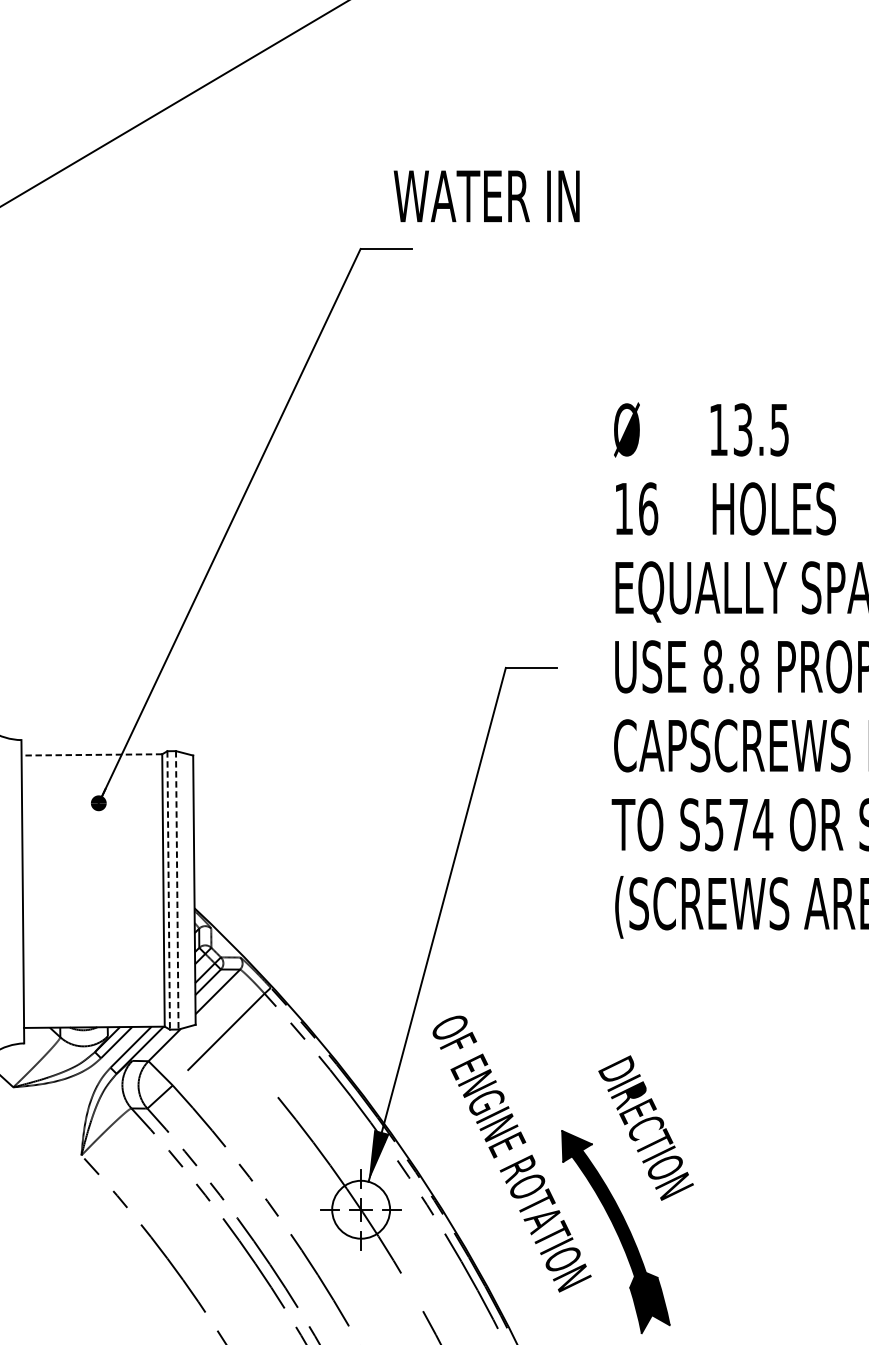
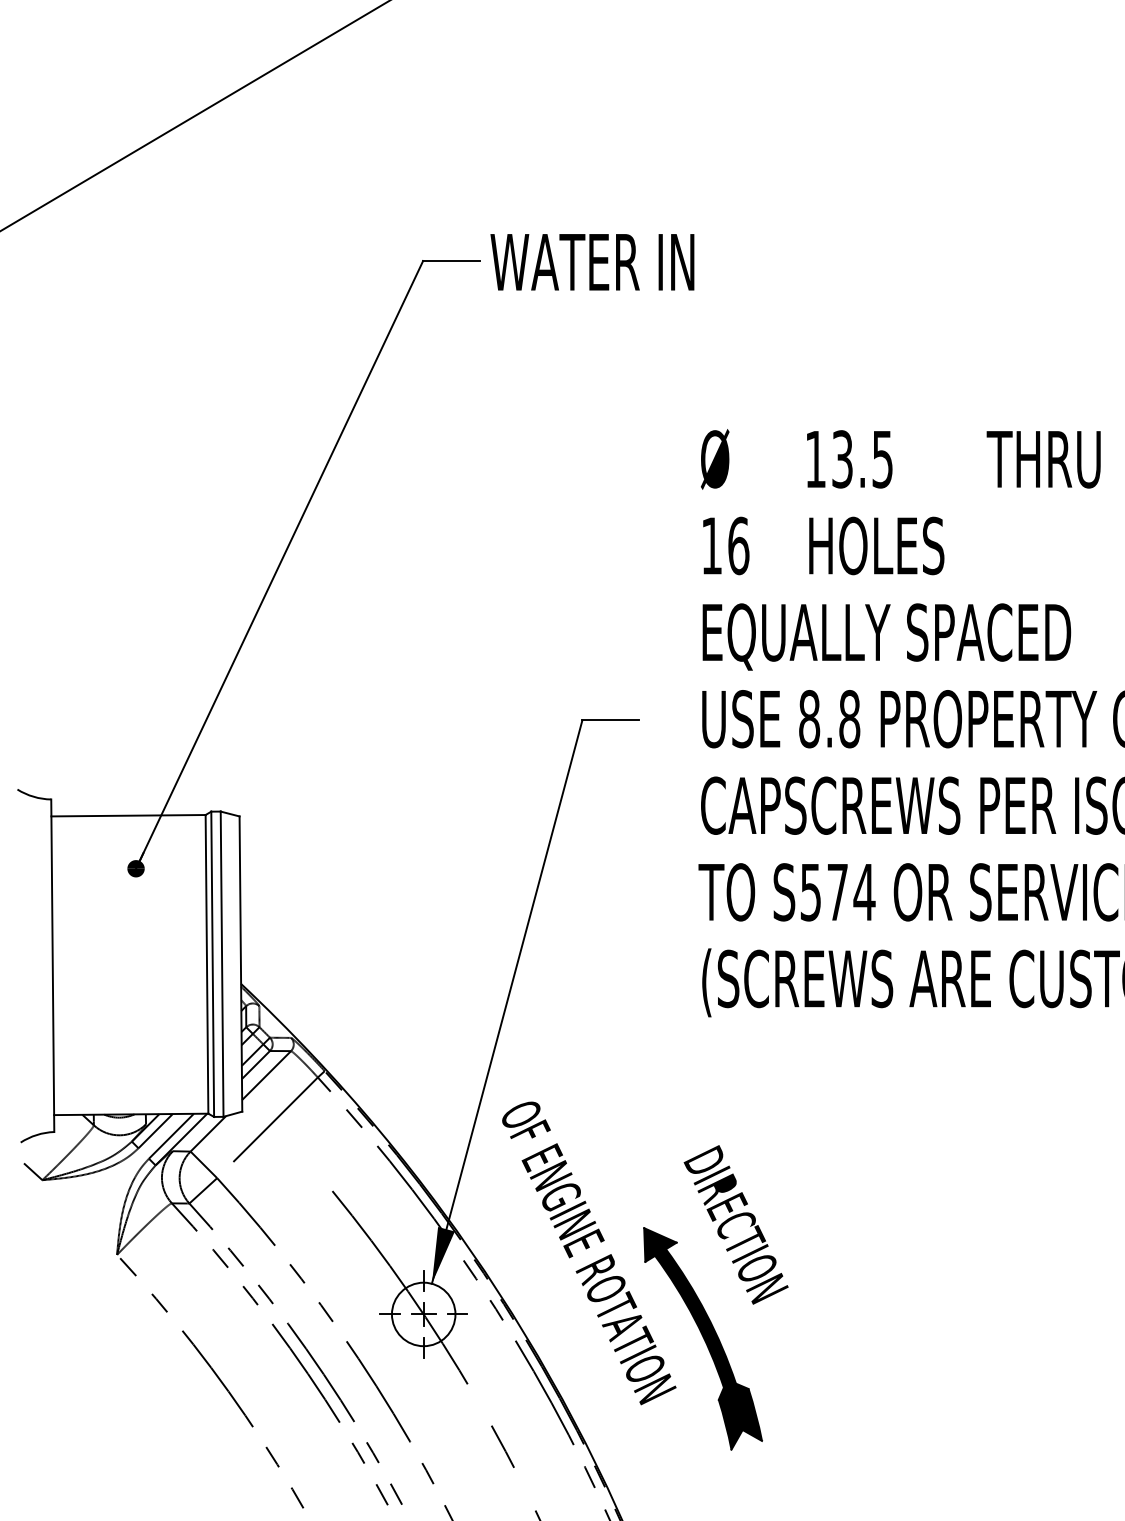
text: (486, 196) -> (592, 262), moved
line: (91, 754) -> (128, 815), dashed -> solid
line: (168, 890) -> (212, 964), dashed -> solid
line: (177, 890) -> (222, 964), dashed -> solid

